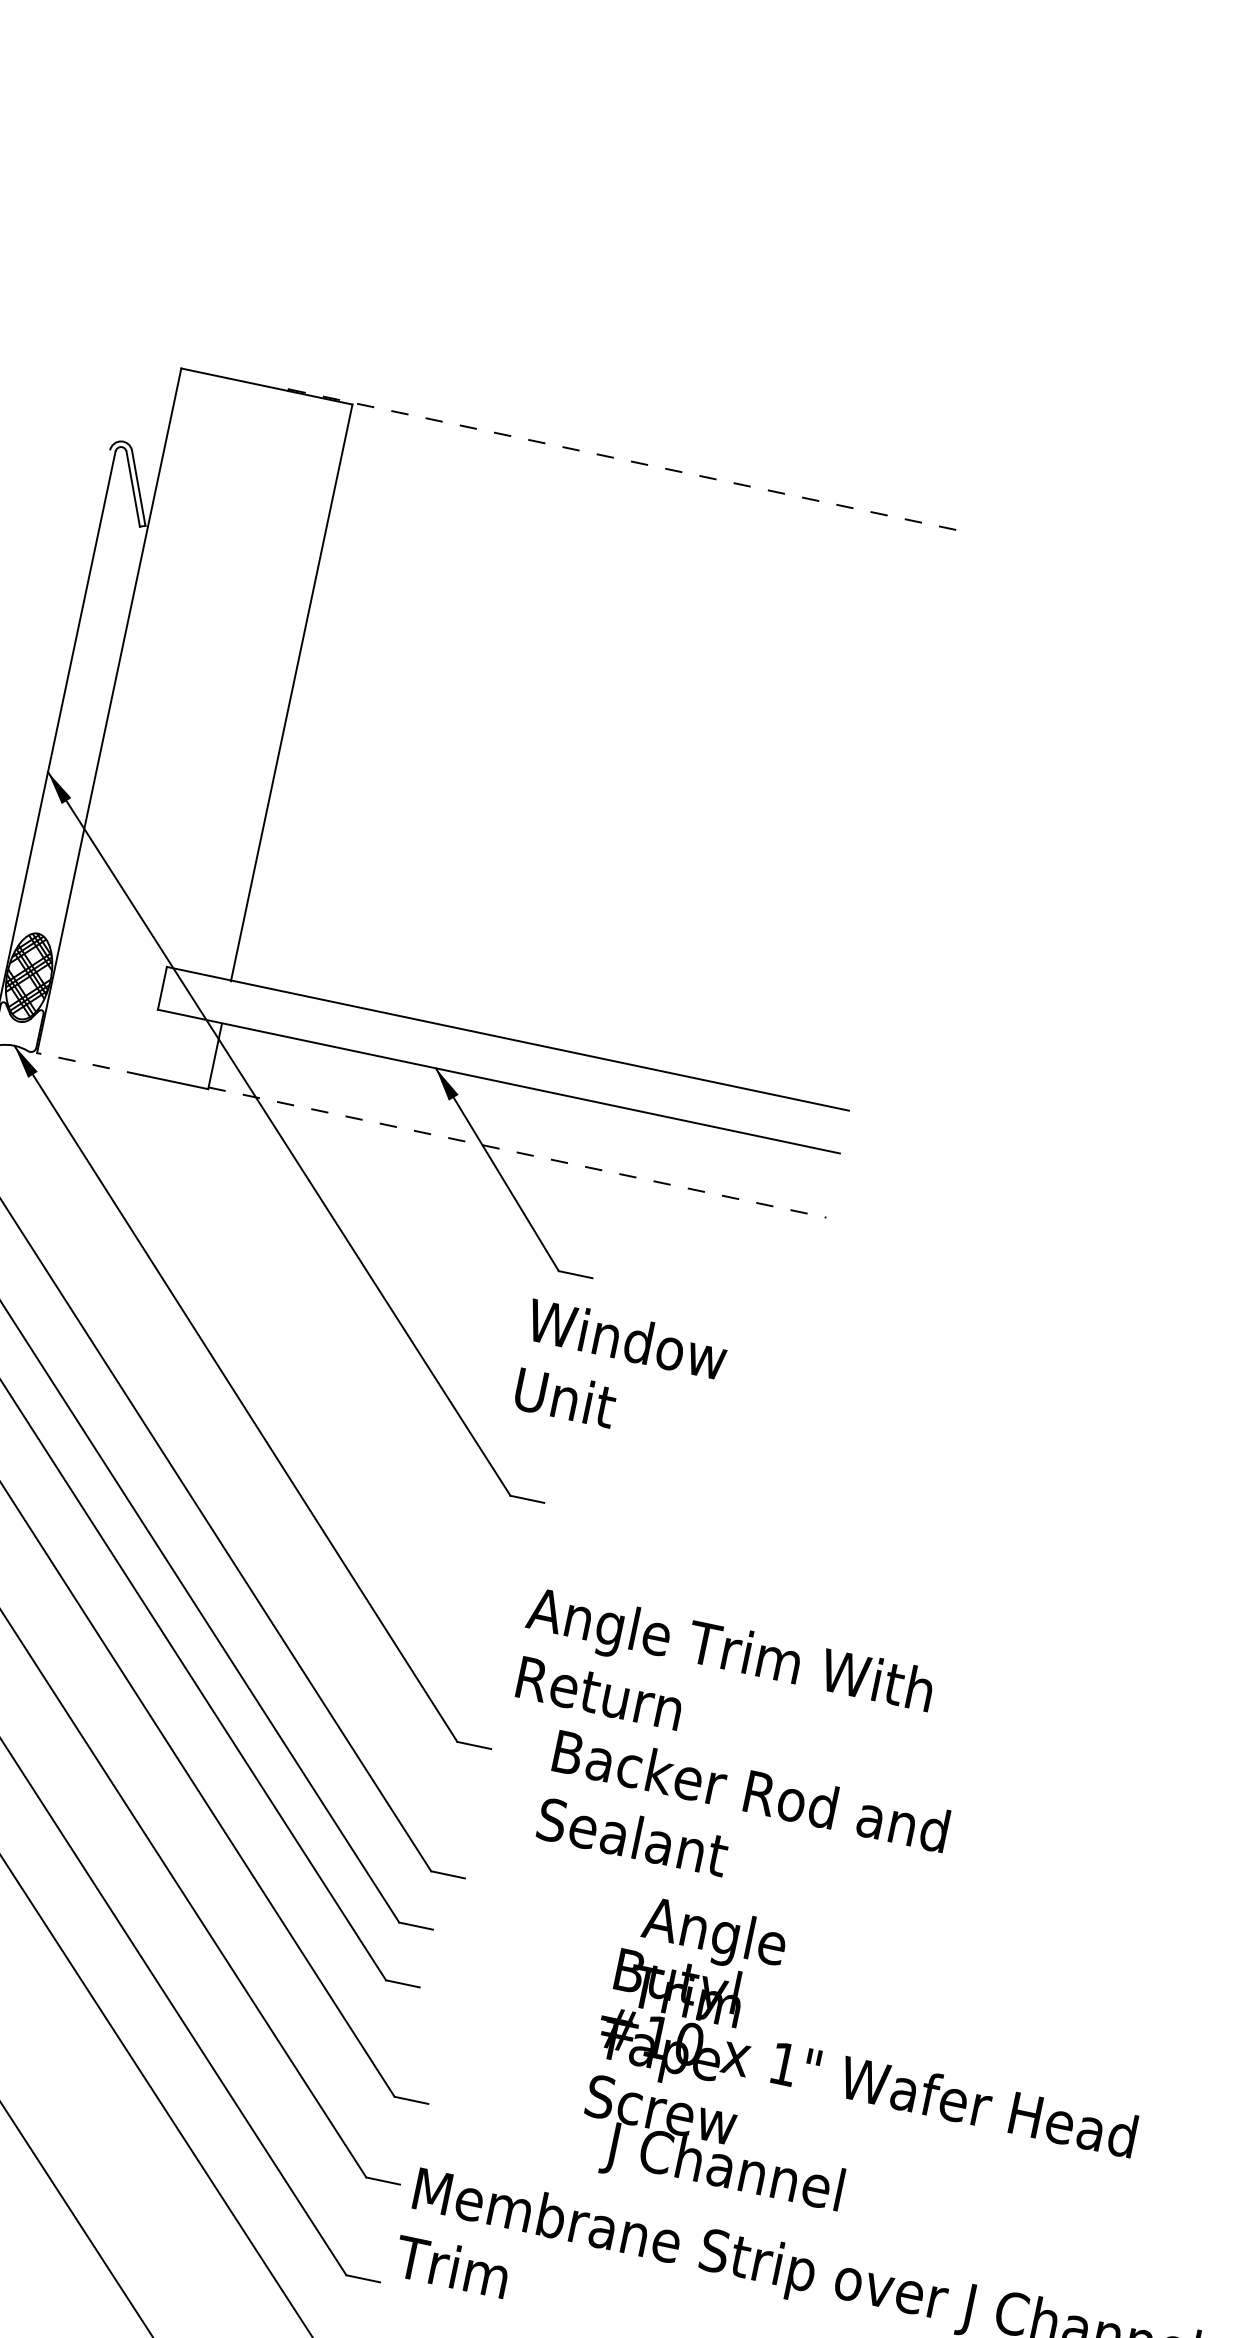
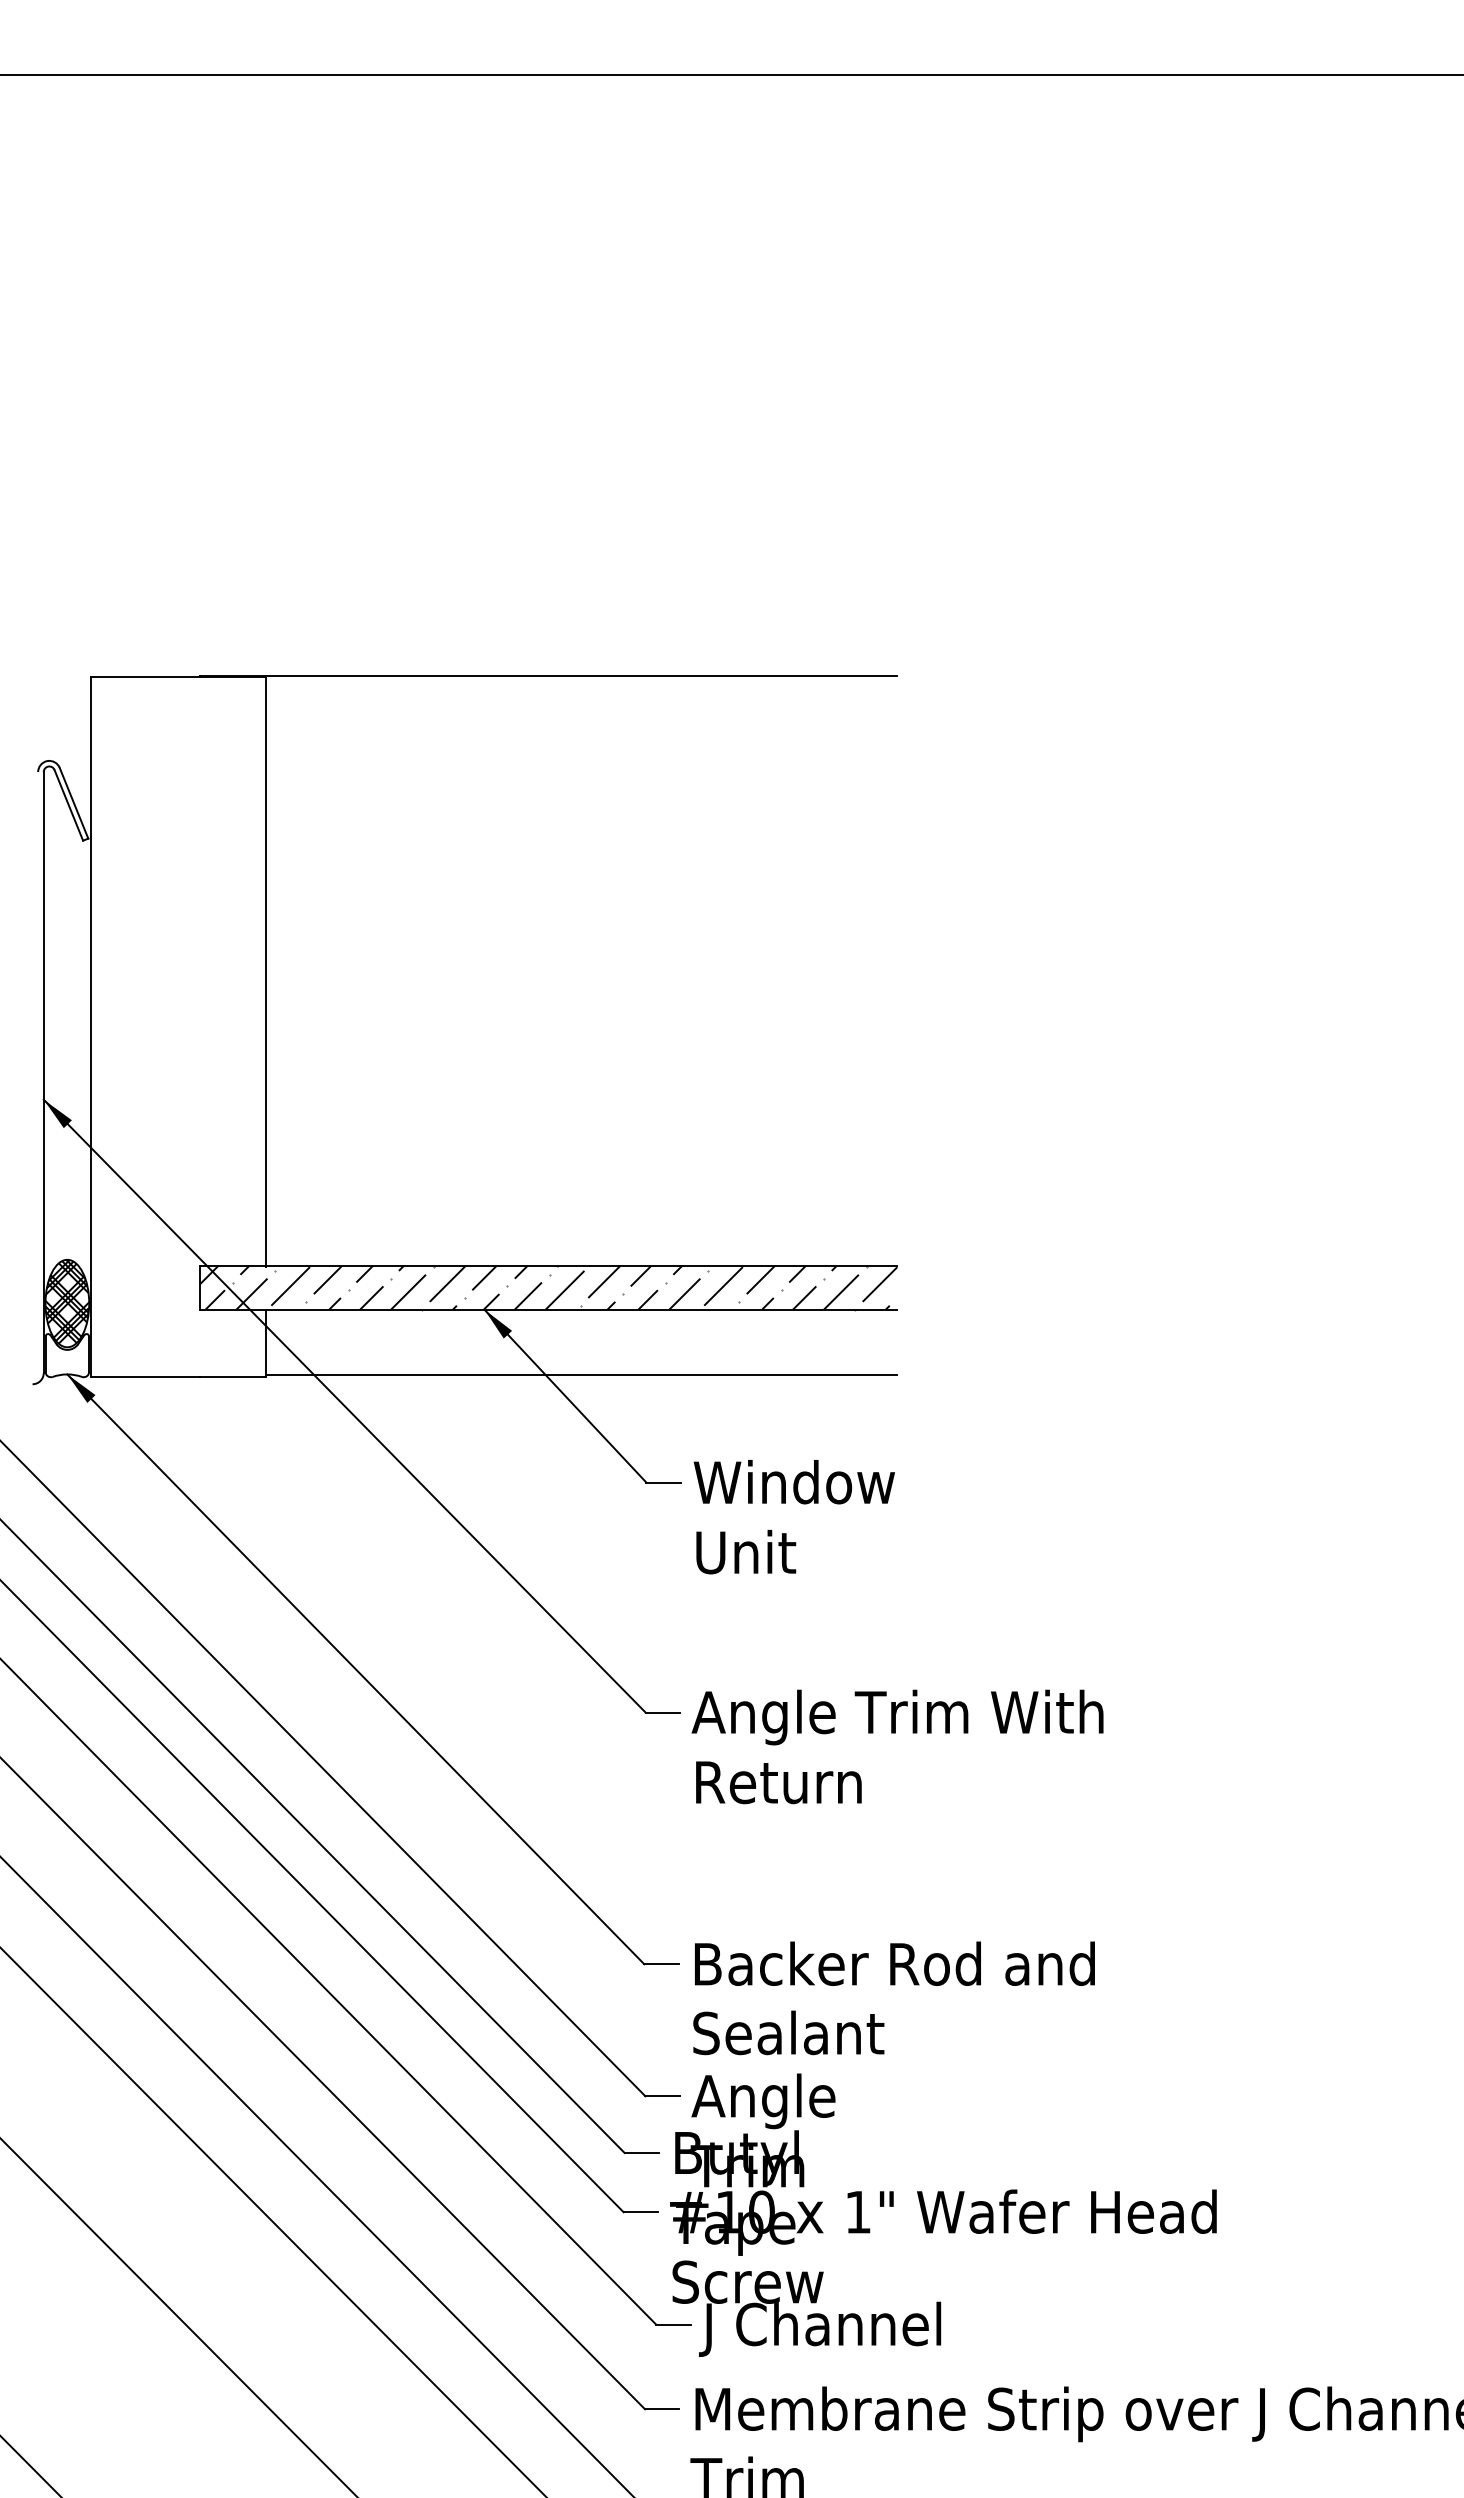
line: (629, 461) -> (548, 675), dashed -> solid
hatch: (503, 1059) -> (548, 1287), added
line: (90, 1063) -> (145, 1376), dashed -> solid
line: (517, 1152) -> (581, 1375), dashed -> solid
text: (619, 1373) -> (793, 1517), moved
text: (723, 1682) -> (897, 1746), moved
text: (742, 1824) -> (893, 1998), moved
text: (866, 2083) -> (943, 2214), moved

